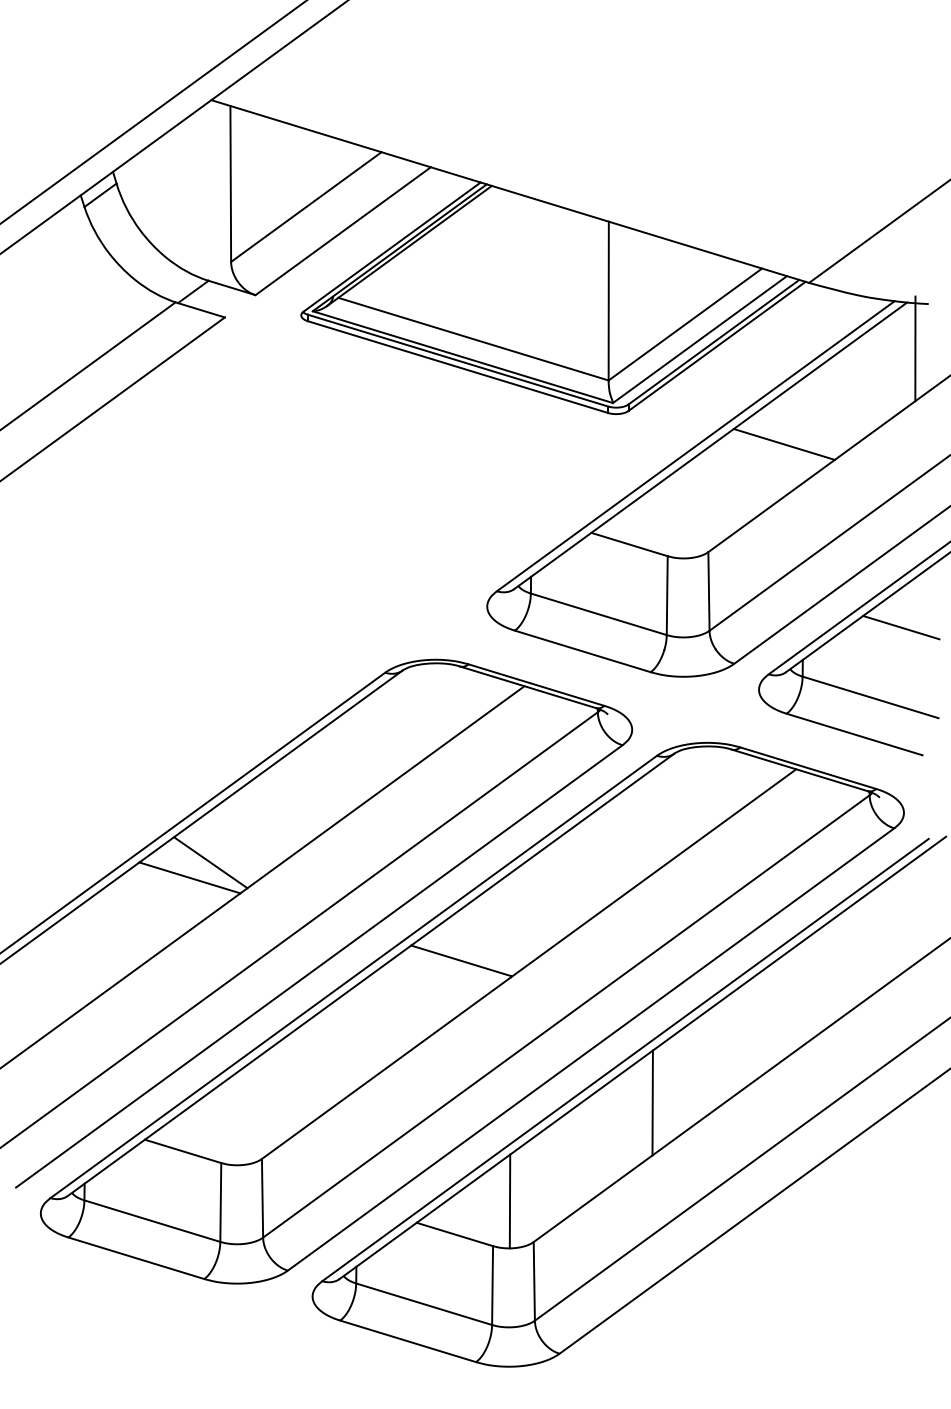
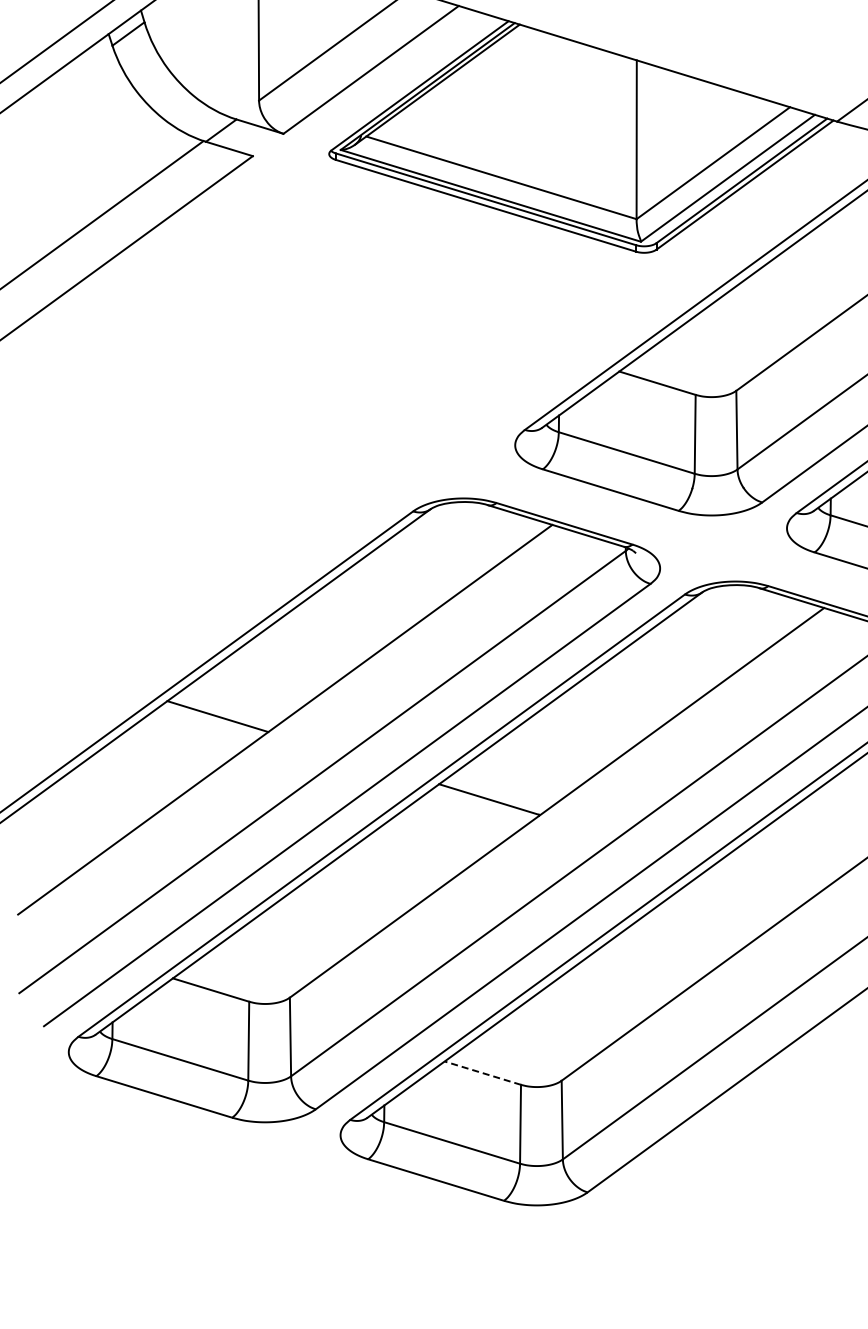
line: (783, 444) -> (811, 283), removed
line: (210, 862) -> (238, 701), removed
line: (652, 1102) -> (680, 941), removed
line: (509, 1201) -> (537, 1040), removed
line: (454, 1234) -> (482, 1073), solid -> dashed

